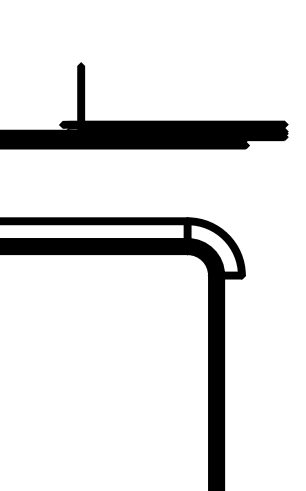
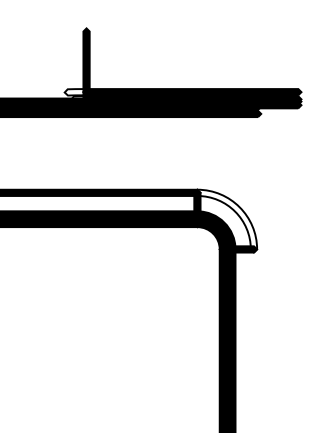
fill: (72, 124) -> (77, 92), removed
fill: (214, 248) -> (225, 221), removed

